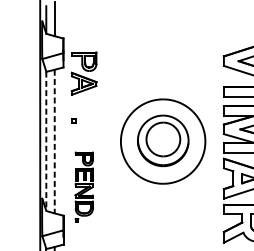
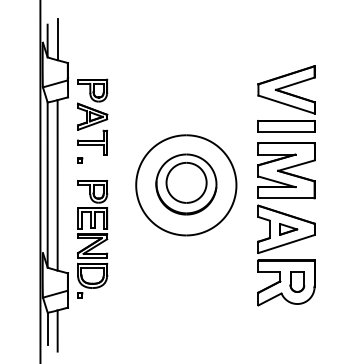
part: (84, 105) -> (92, 142), added
line: (46, 140) -> (47, 184), dashed -> solid
line: (54, 141) -> (57, 185), dashed -> solid
part: (84, 187) -> (92, 239), size x1.43

